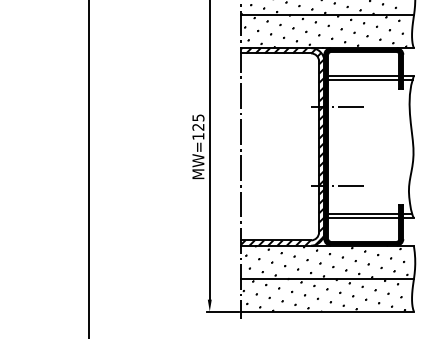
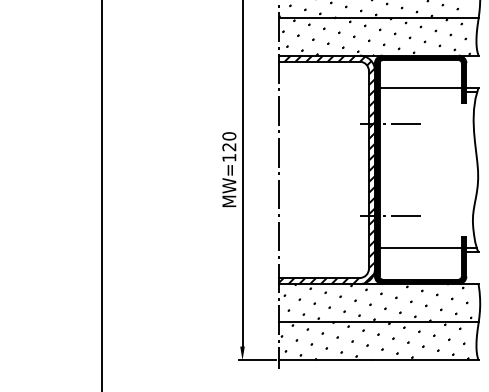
line: (363, 79) -> (420, 91), removed
text: (198, 117) -> (229, 135), MW=125 -> MW=120
line: (363, 218) -> (420, 252), removed

